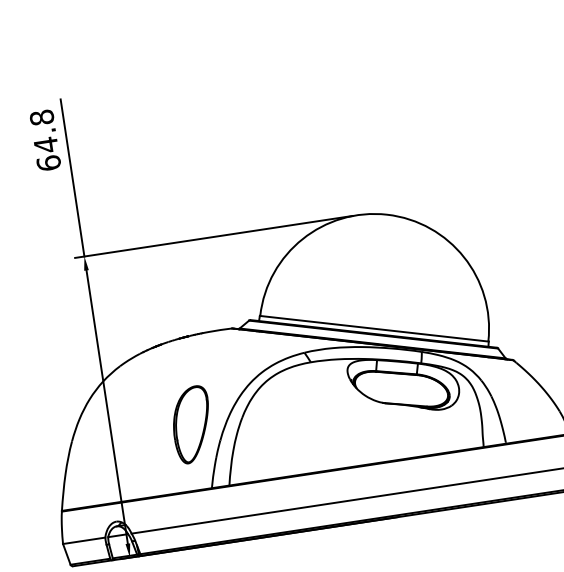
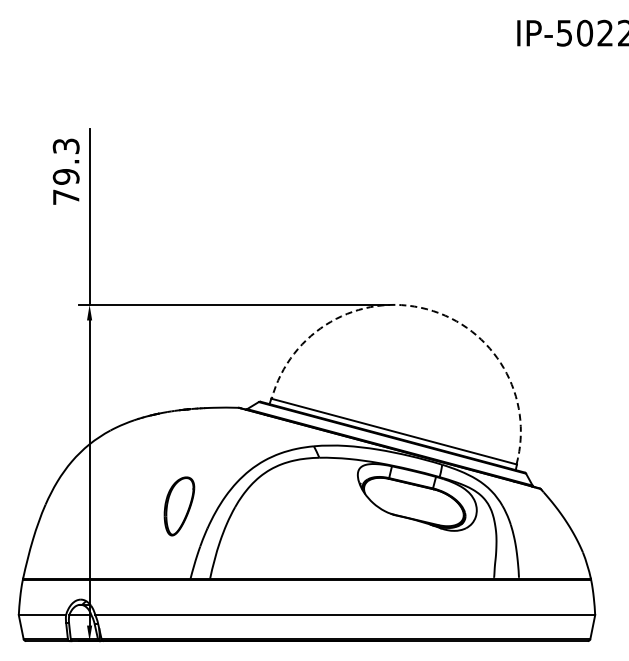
text: (44, 140) -> (65, 171), 64.8 -> 79.3
arc: (386, 215) -> (426, 309), solid -> dashed
part: (192, 424) -> (179, 506), size x0.7

